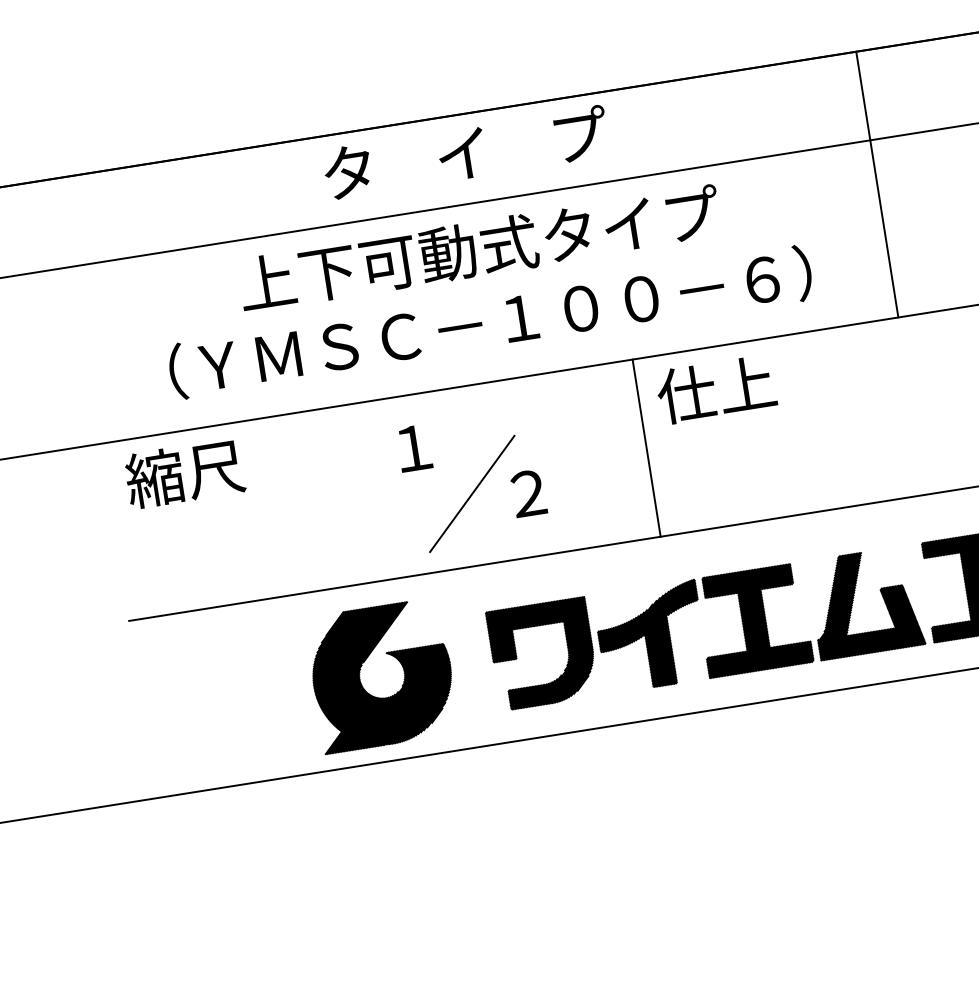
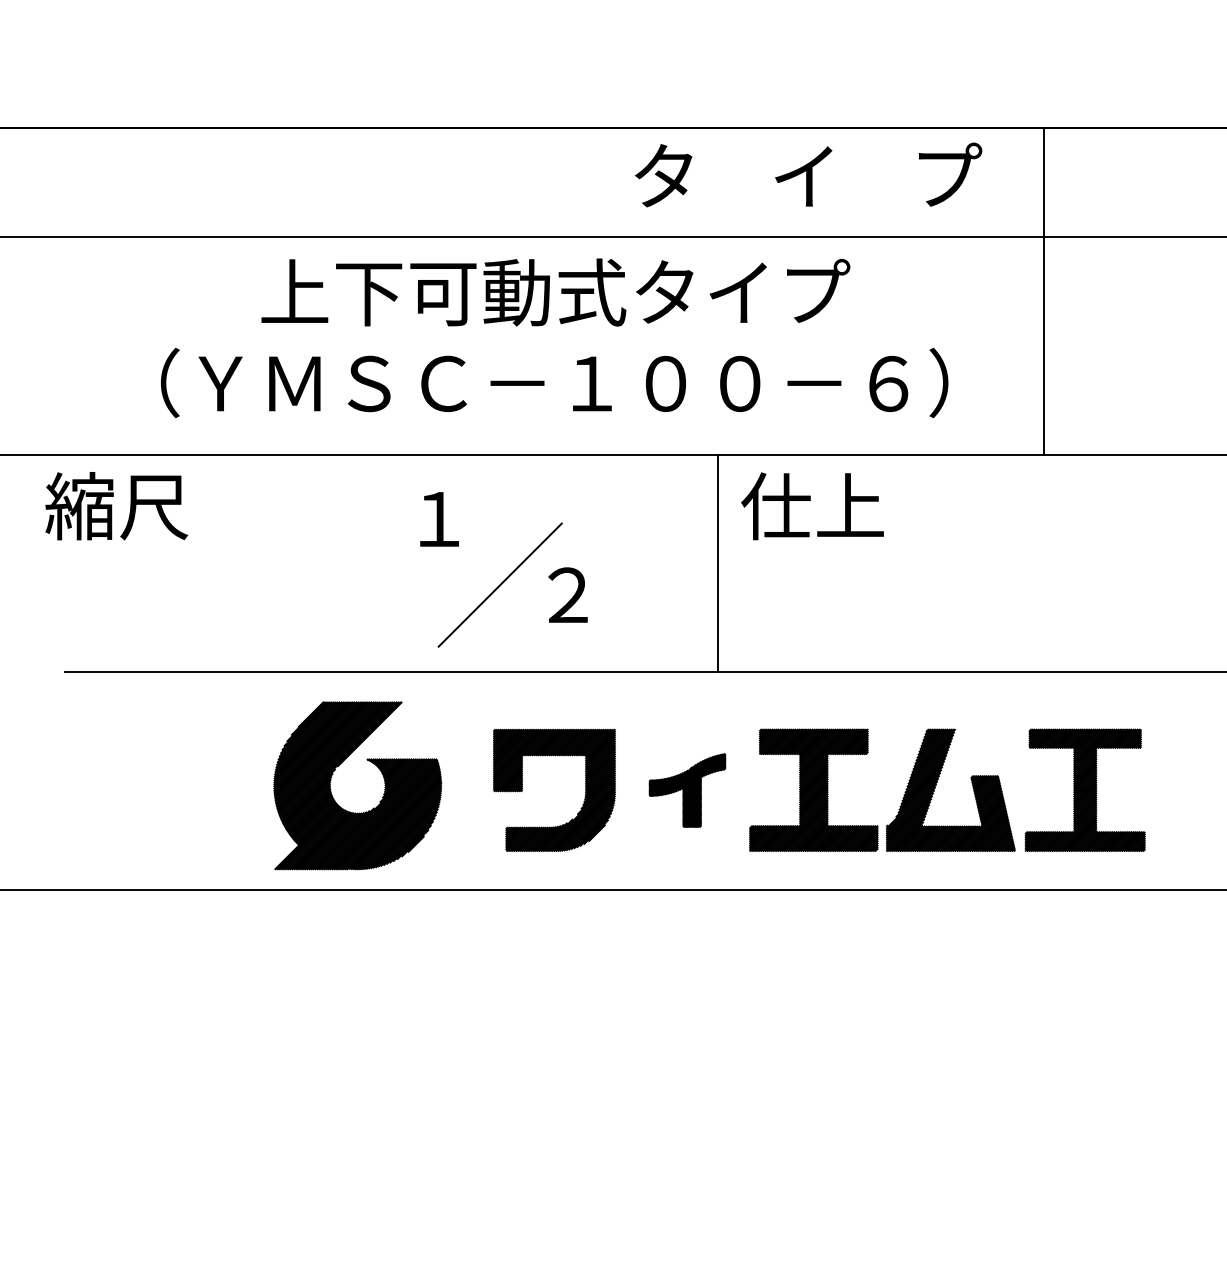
text: (465, 152) -> (808, 174), moved
text: (184, 473) -> (116, 506), moved
part: (651, 636) -> (687, 790), size x0.6

